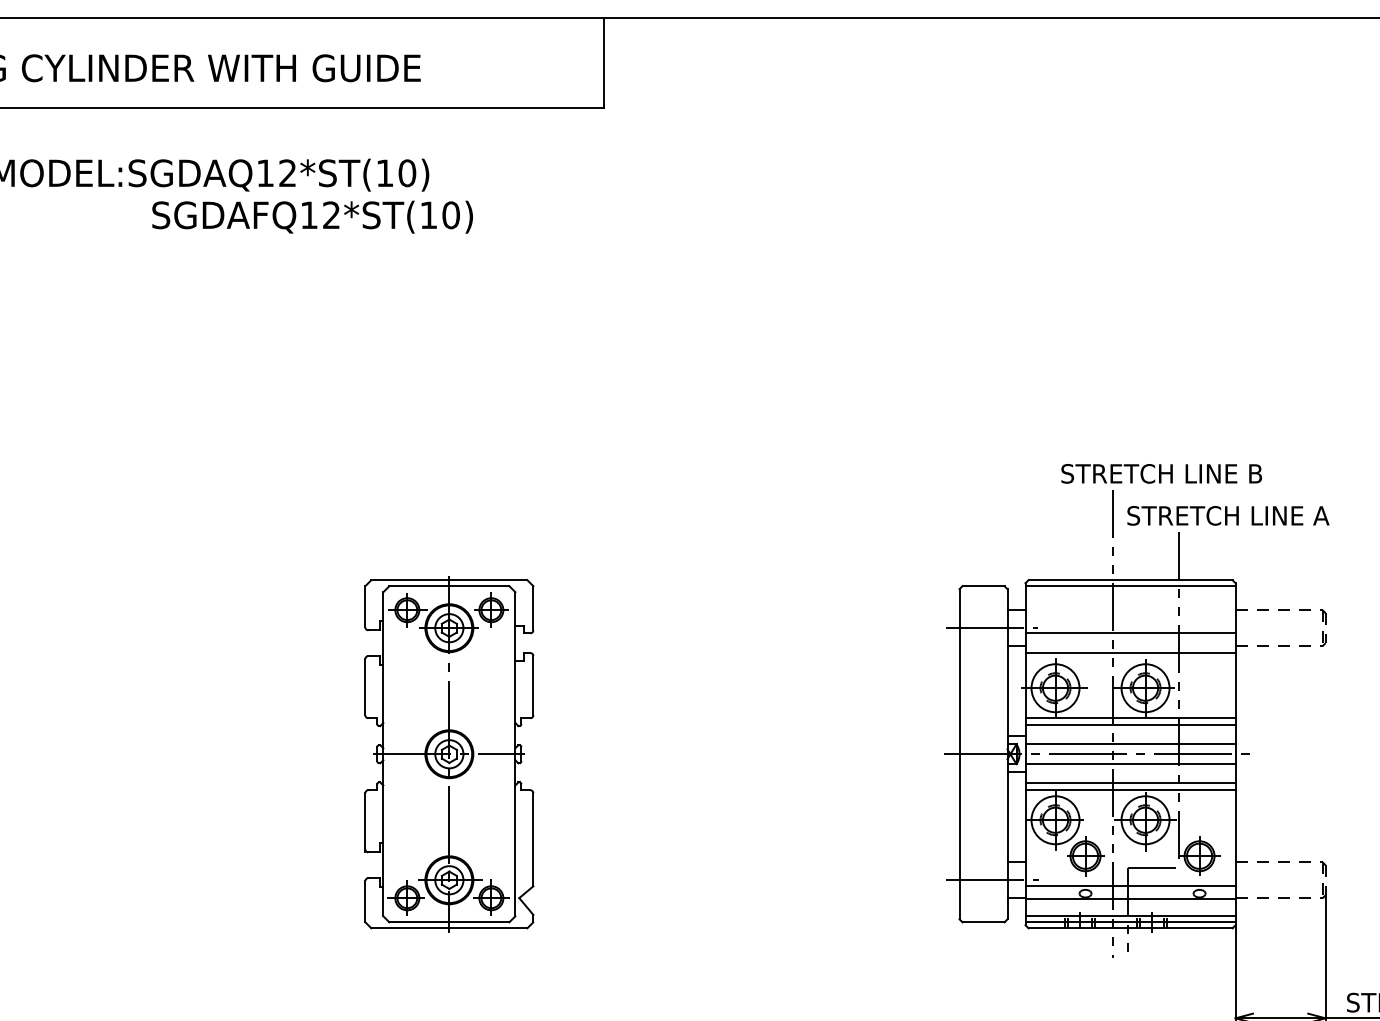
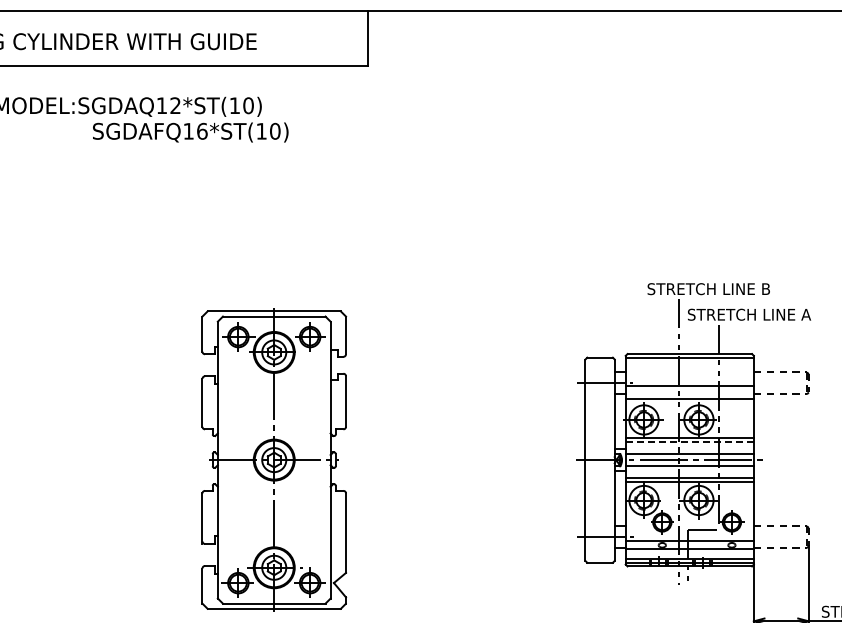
text: (331, 213) -> (202, 130), SGDAFQ12*ST(10) -> SGDAFQ16*ST(10)
line: (1131, 725) -> (690, 442), solid -> dashed
part: (448, 754) -> (273, 460), size x1.4

